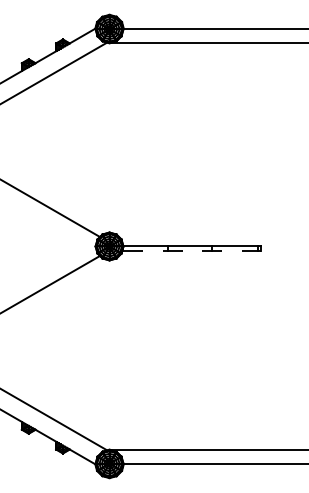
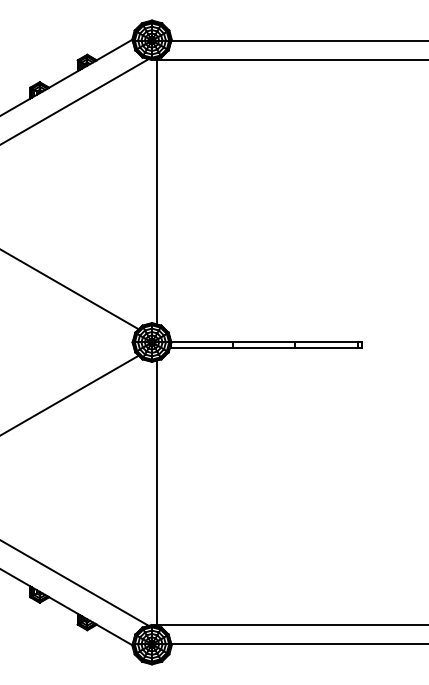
line: (112, 137) -> (156, 191), added
line: (191, 250) -> (266, 348), dashed -> solid
line: (112, 354) -> (156, 492), added

